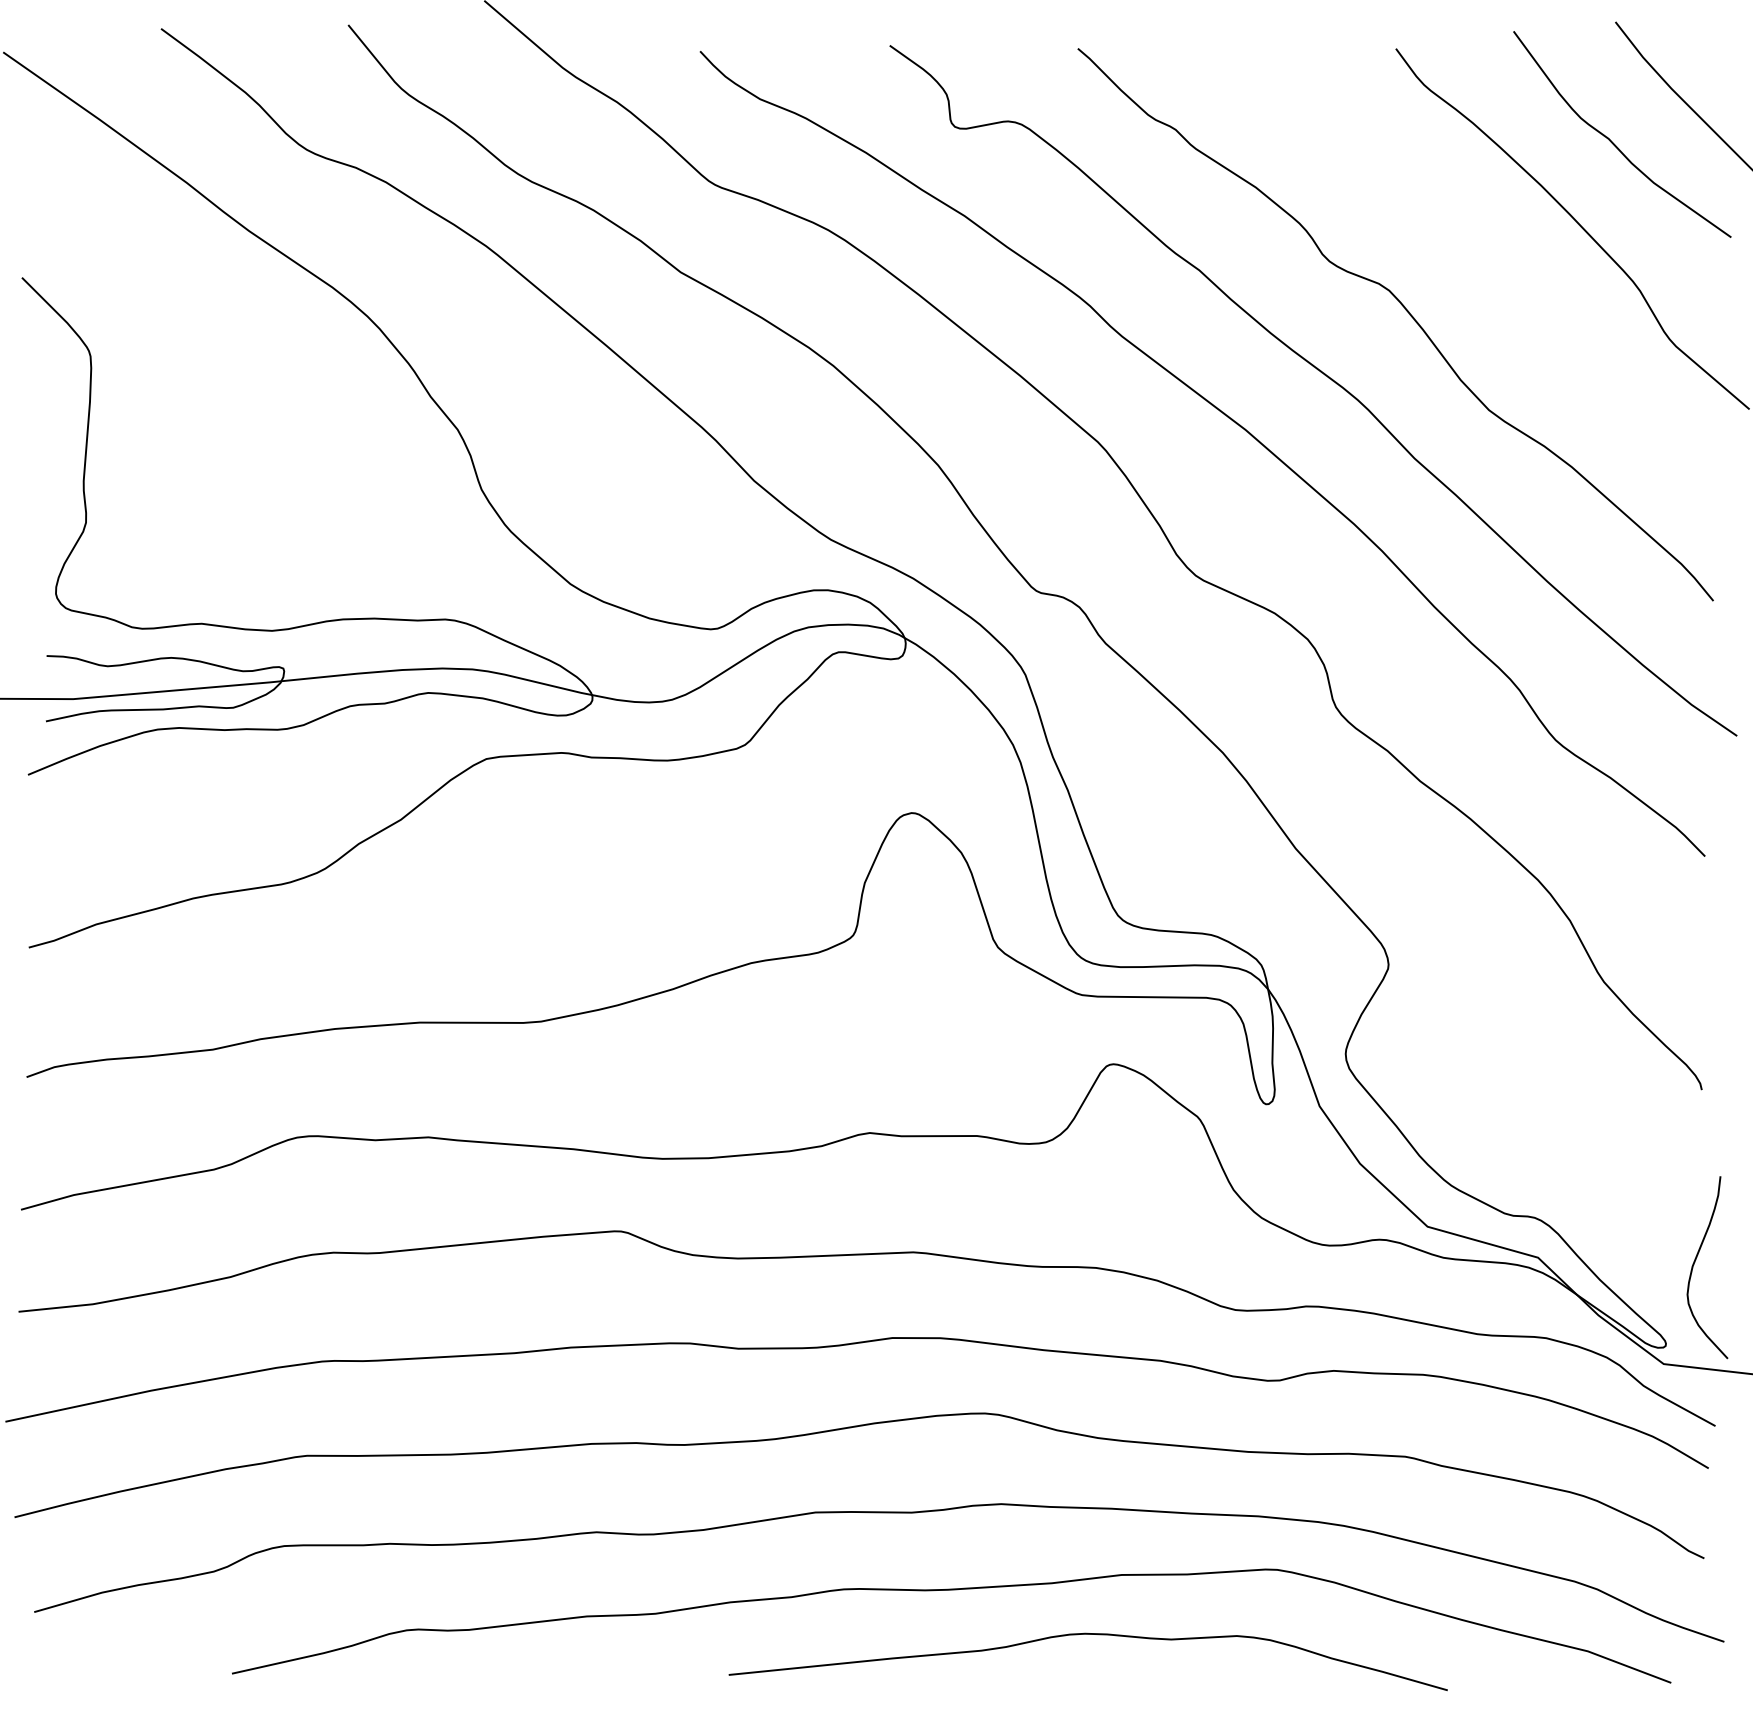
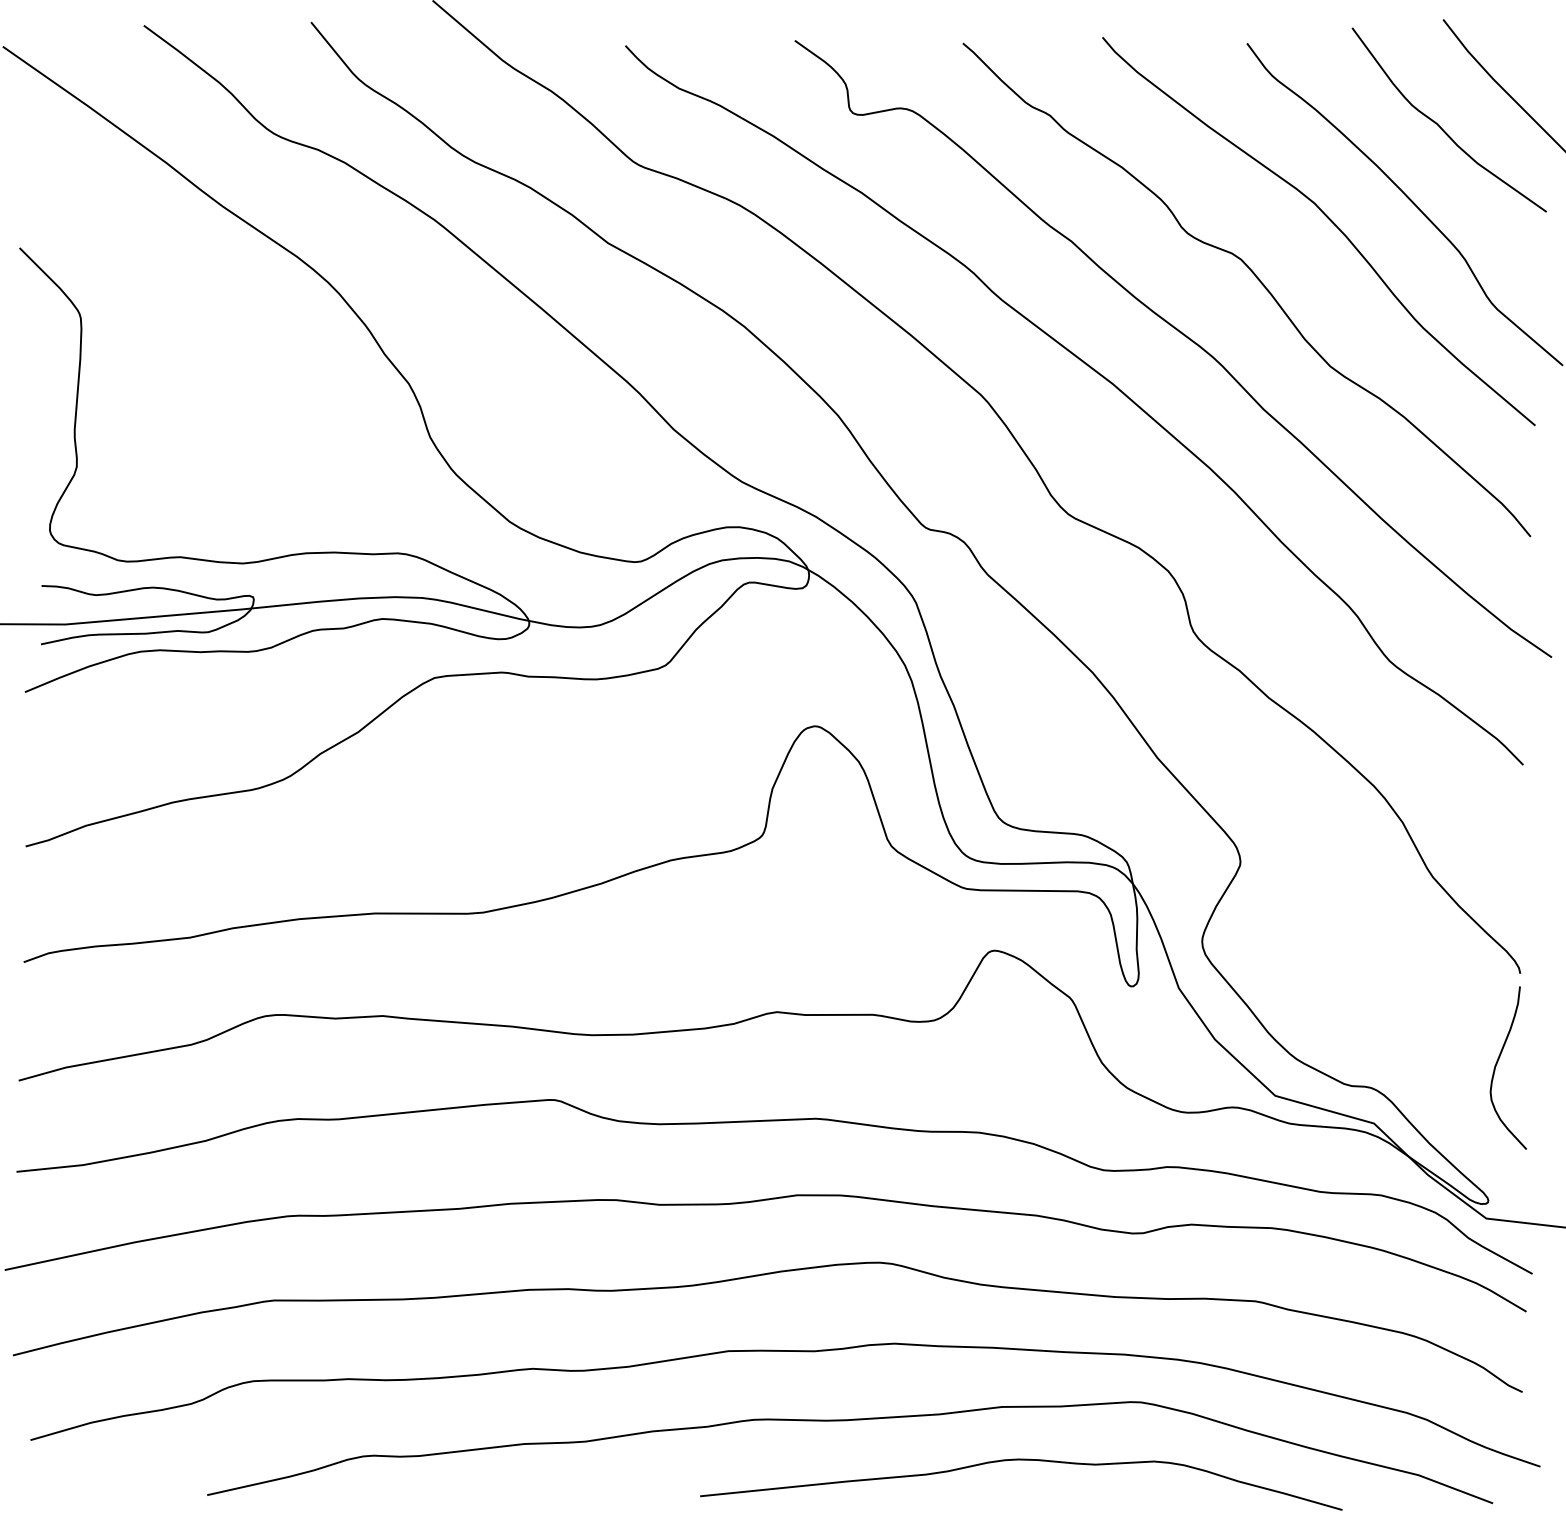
curve: (1488, 247) -> (1329, 221), added
curve: (1695, 1262) -> (1497, 1063), moved
curve: (1087, 1634) -> (1020, 1460), moved

